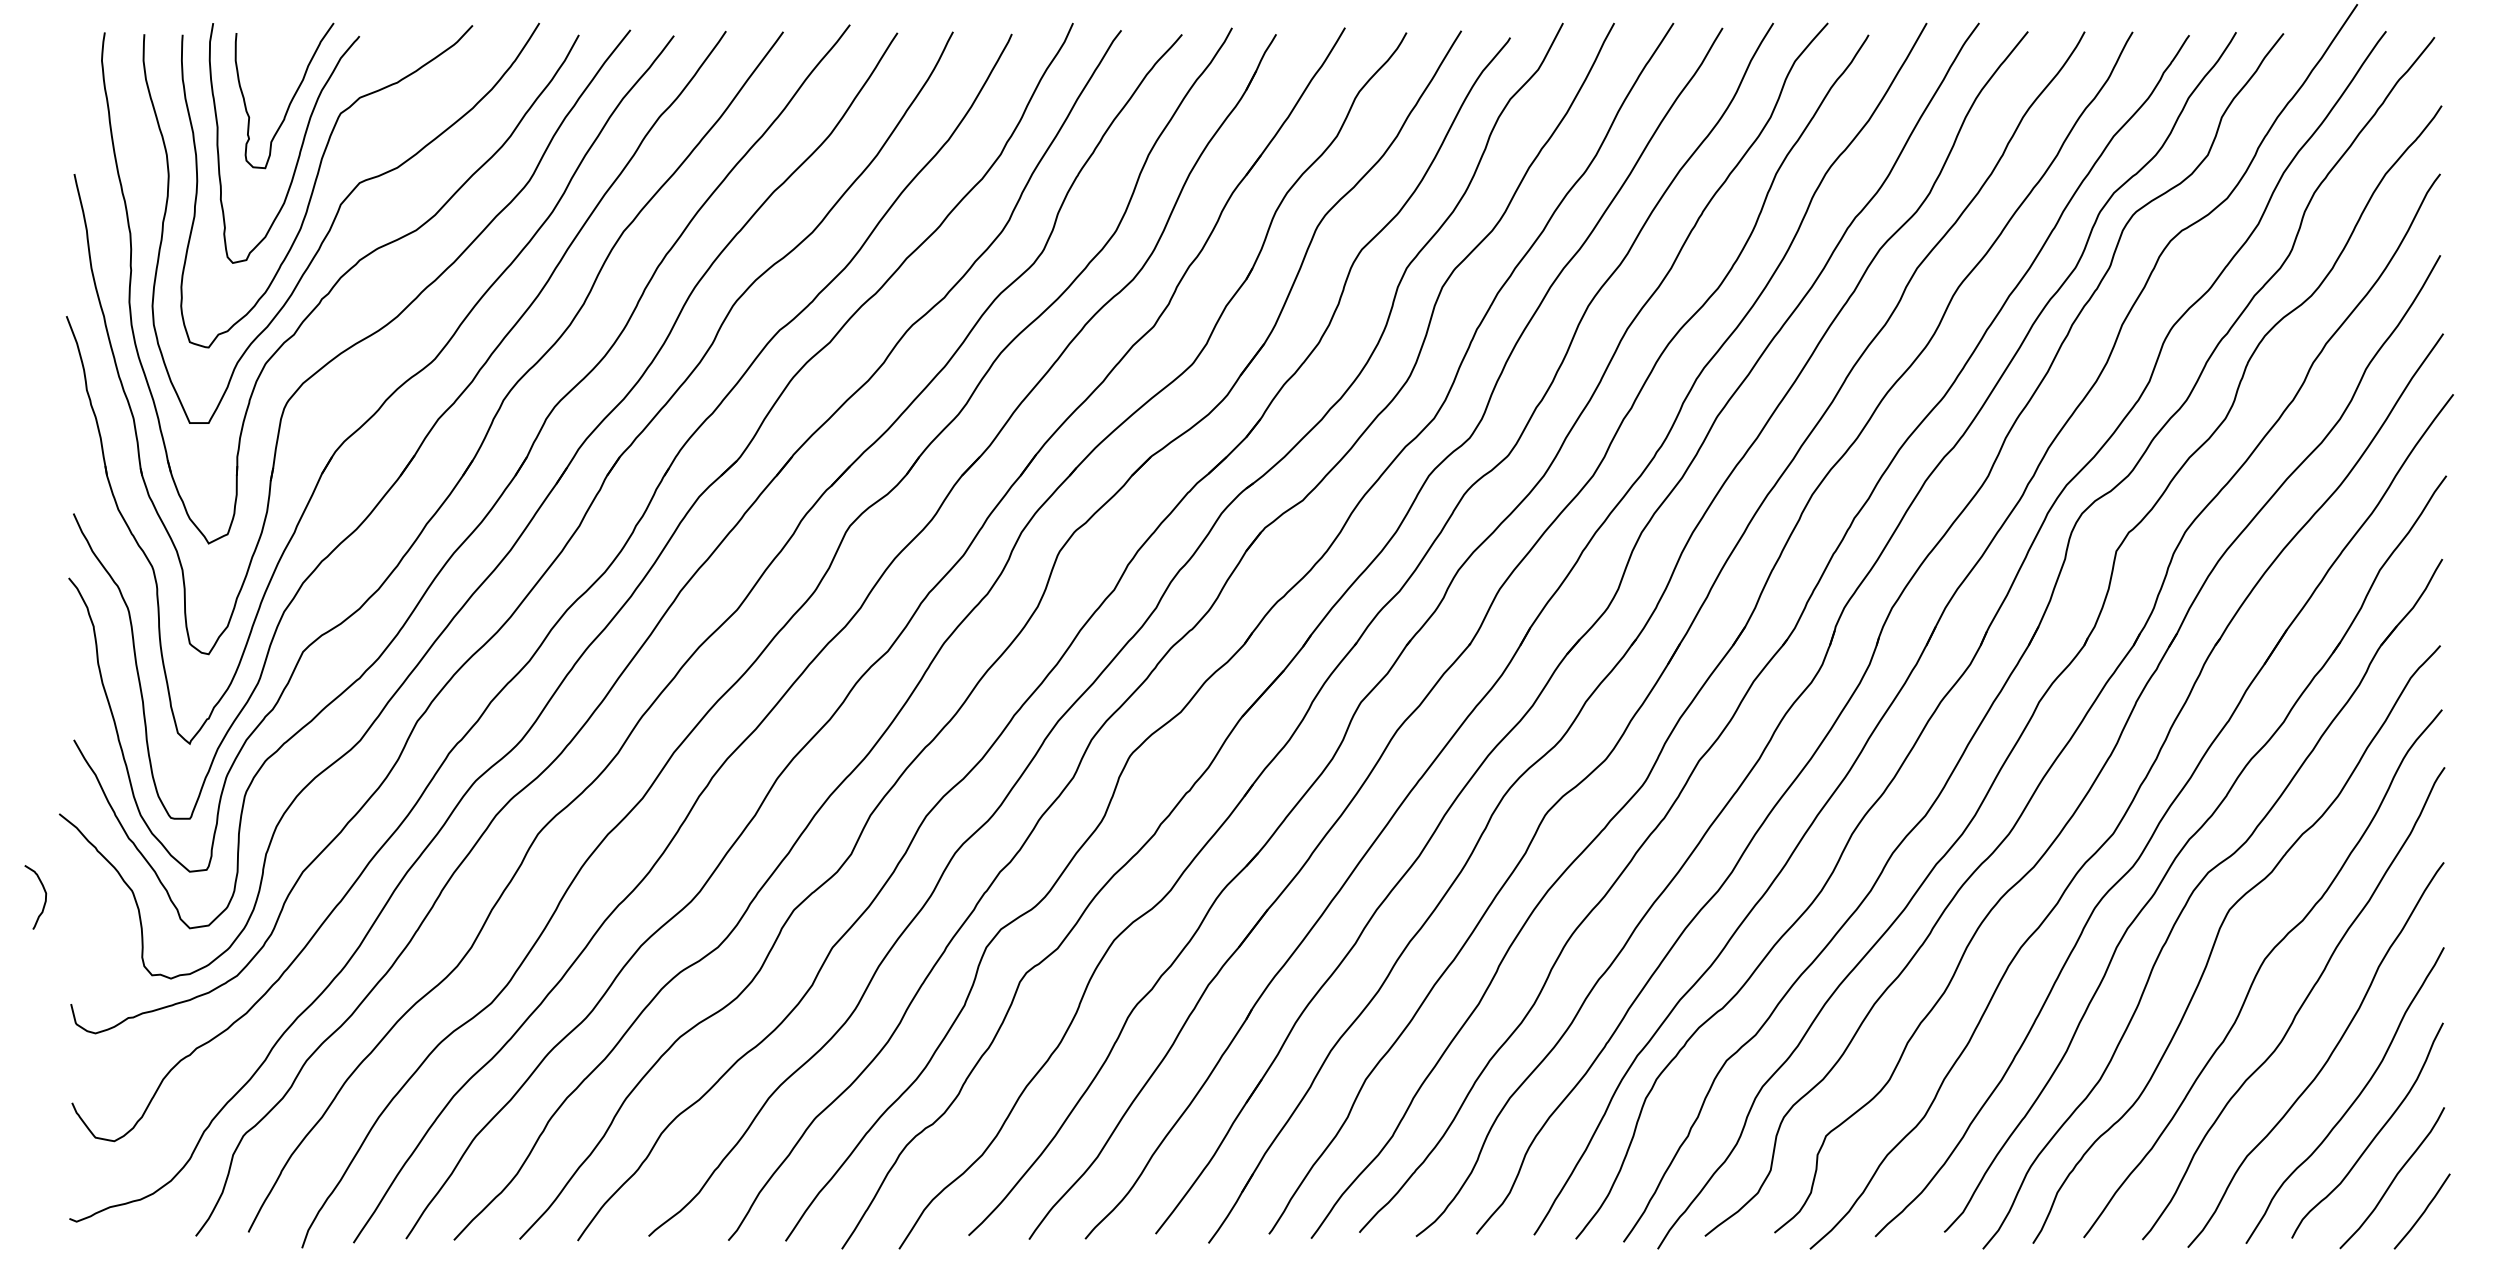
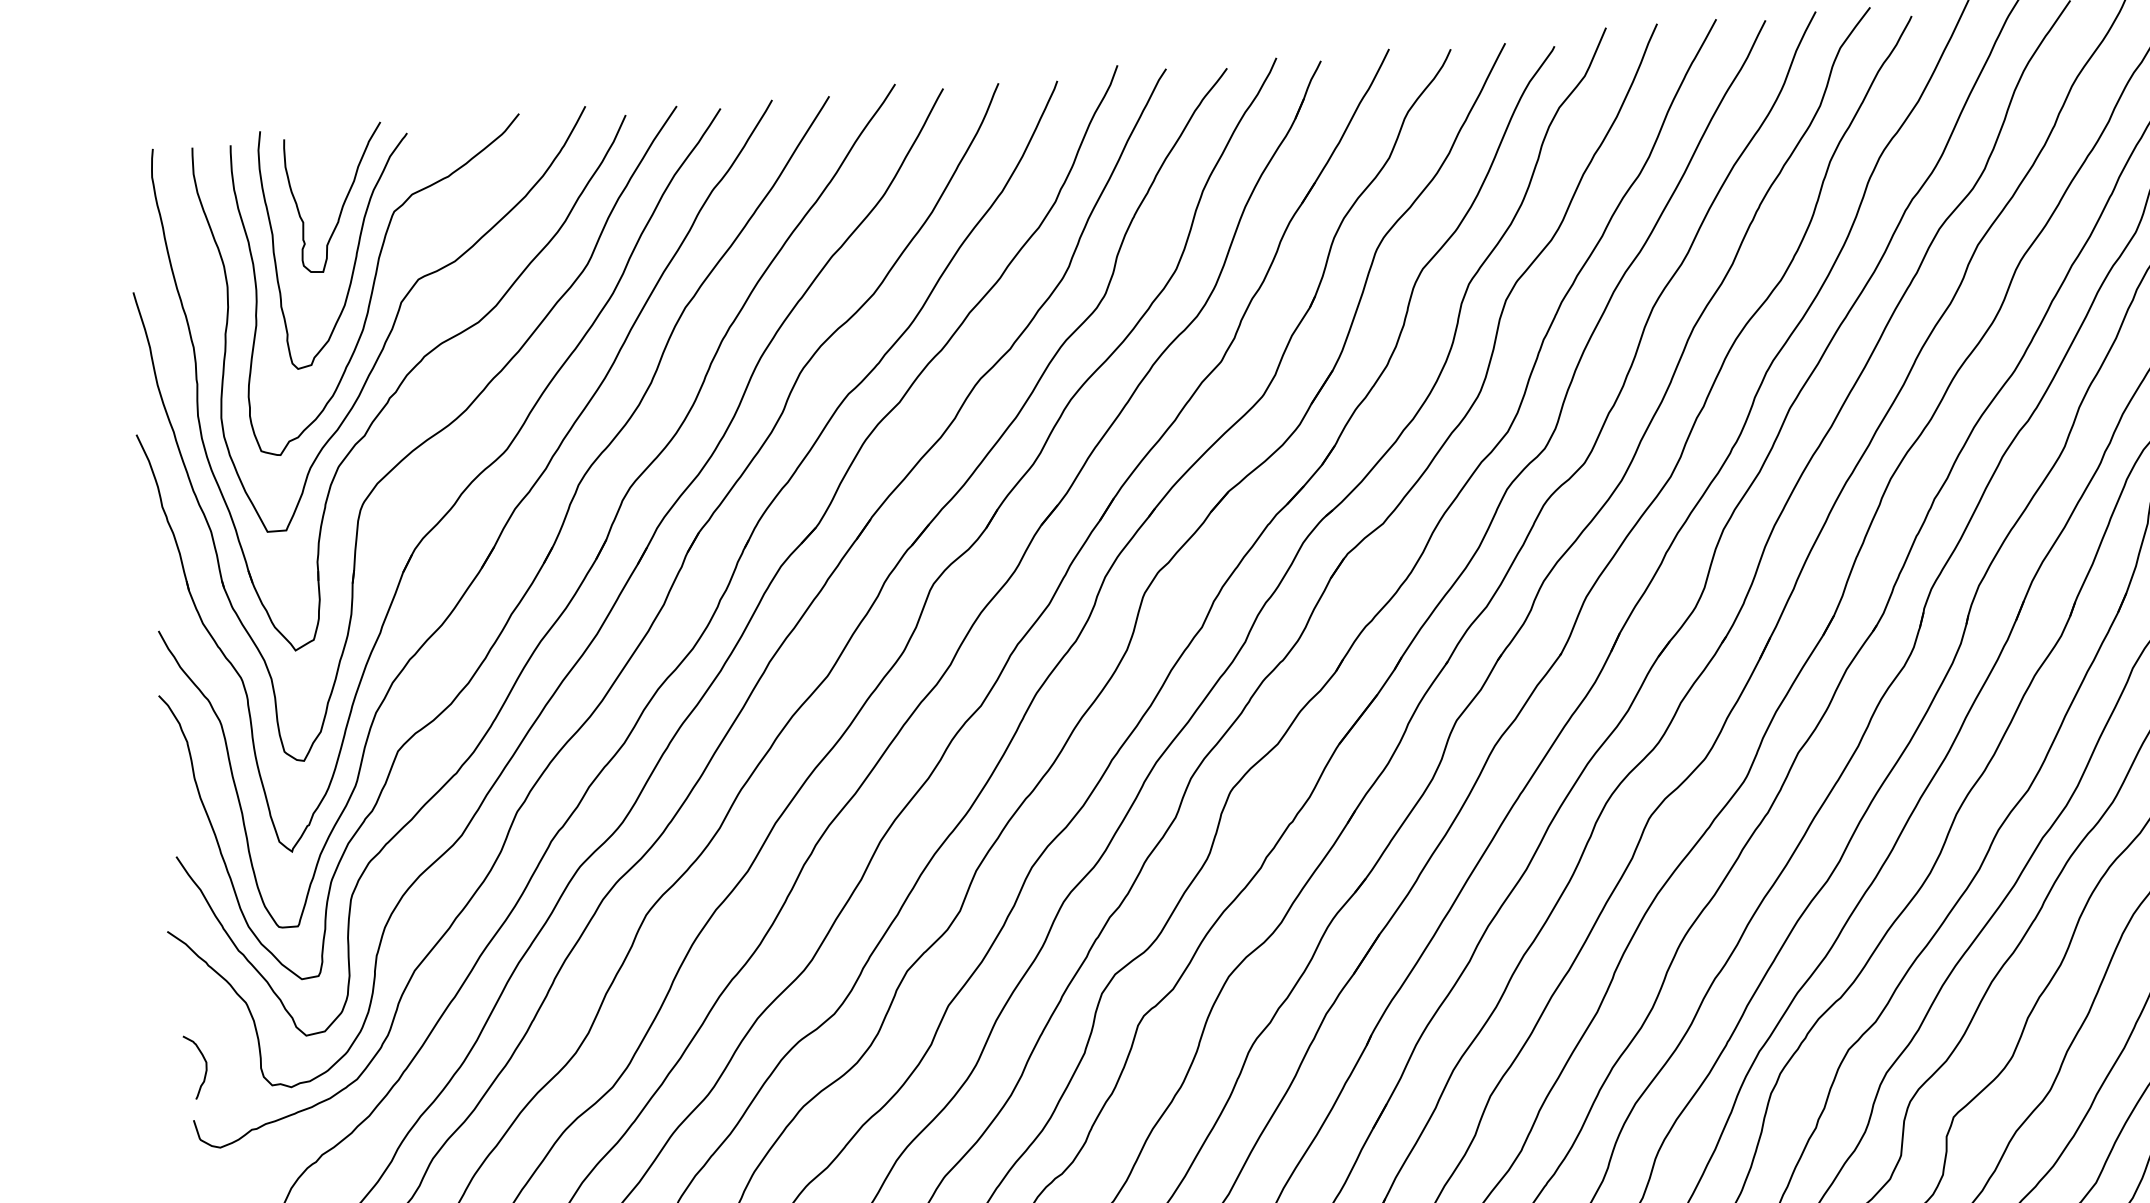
curve: (44, 901) -> (205, 1070), moved

